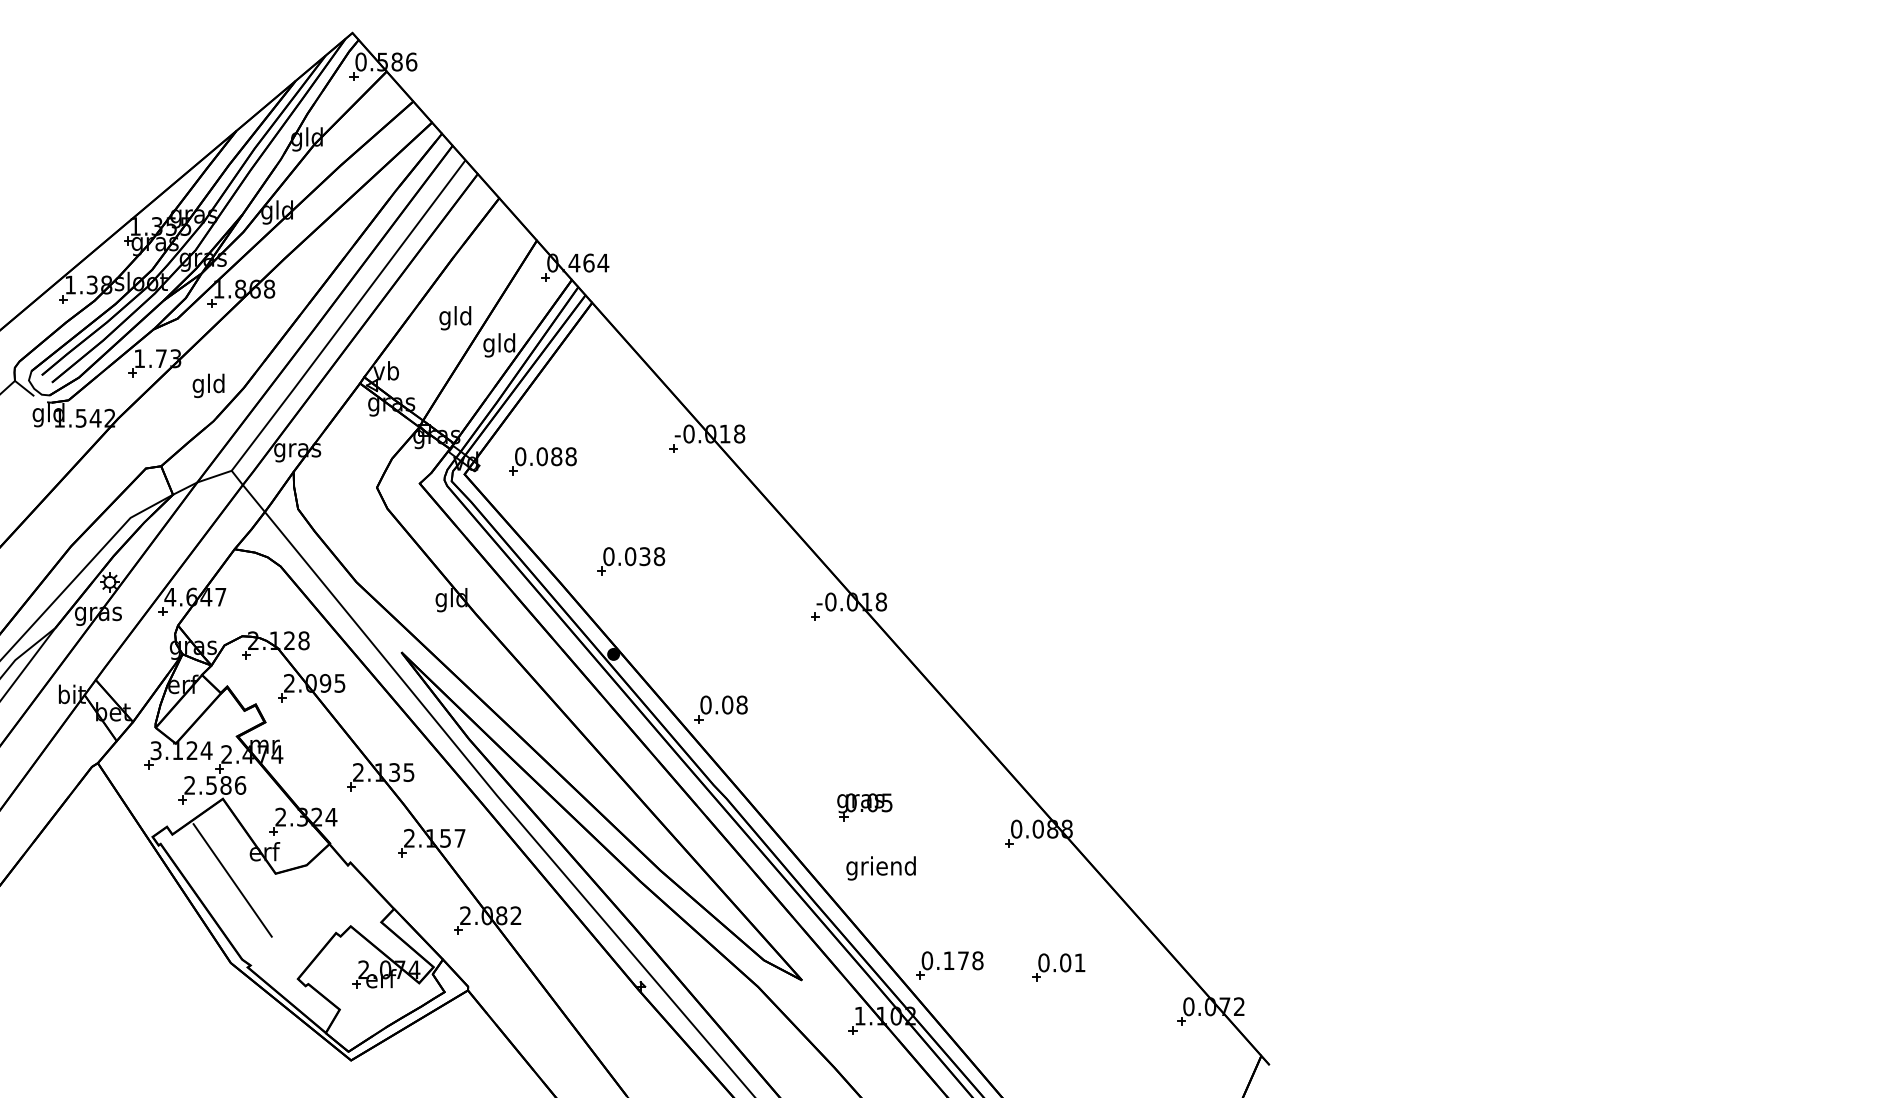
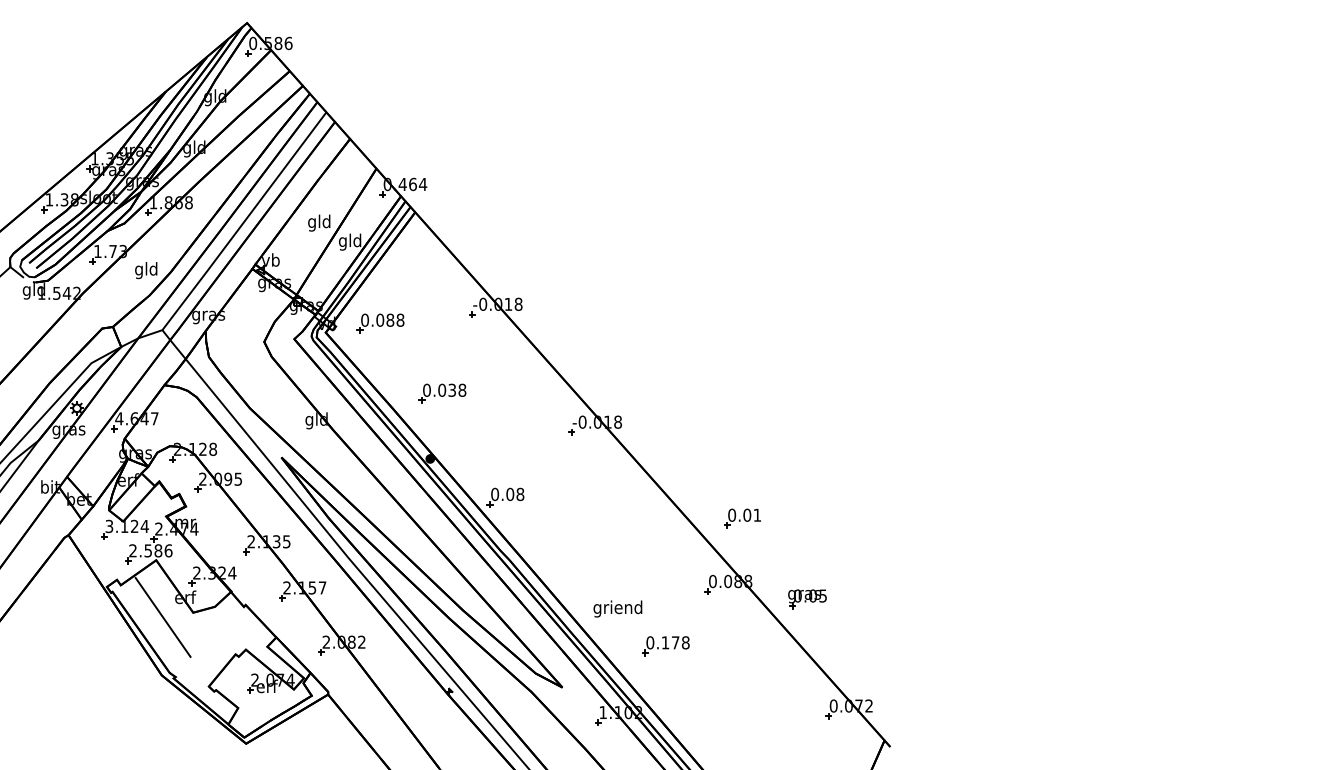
part: (864, 807) -> (807, 599), moved
part: (949, 966) -> (665, 646), moved
part: (1058, 967) -> (742, 518), moved

